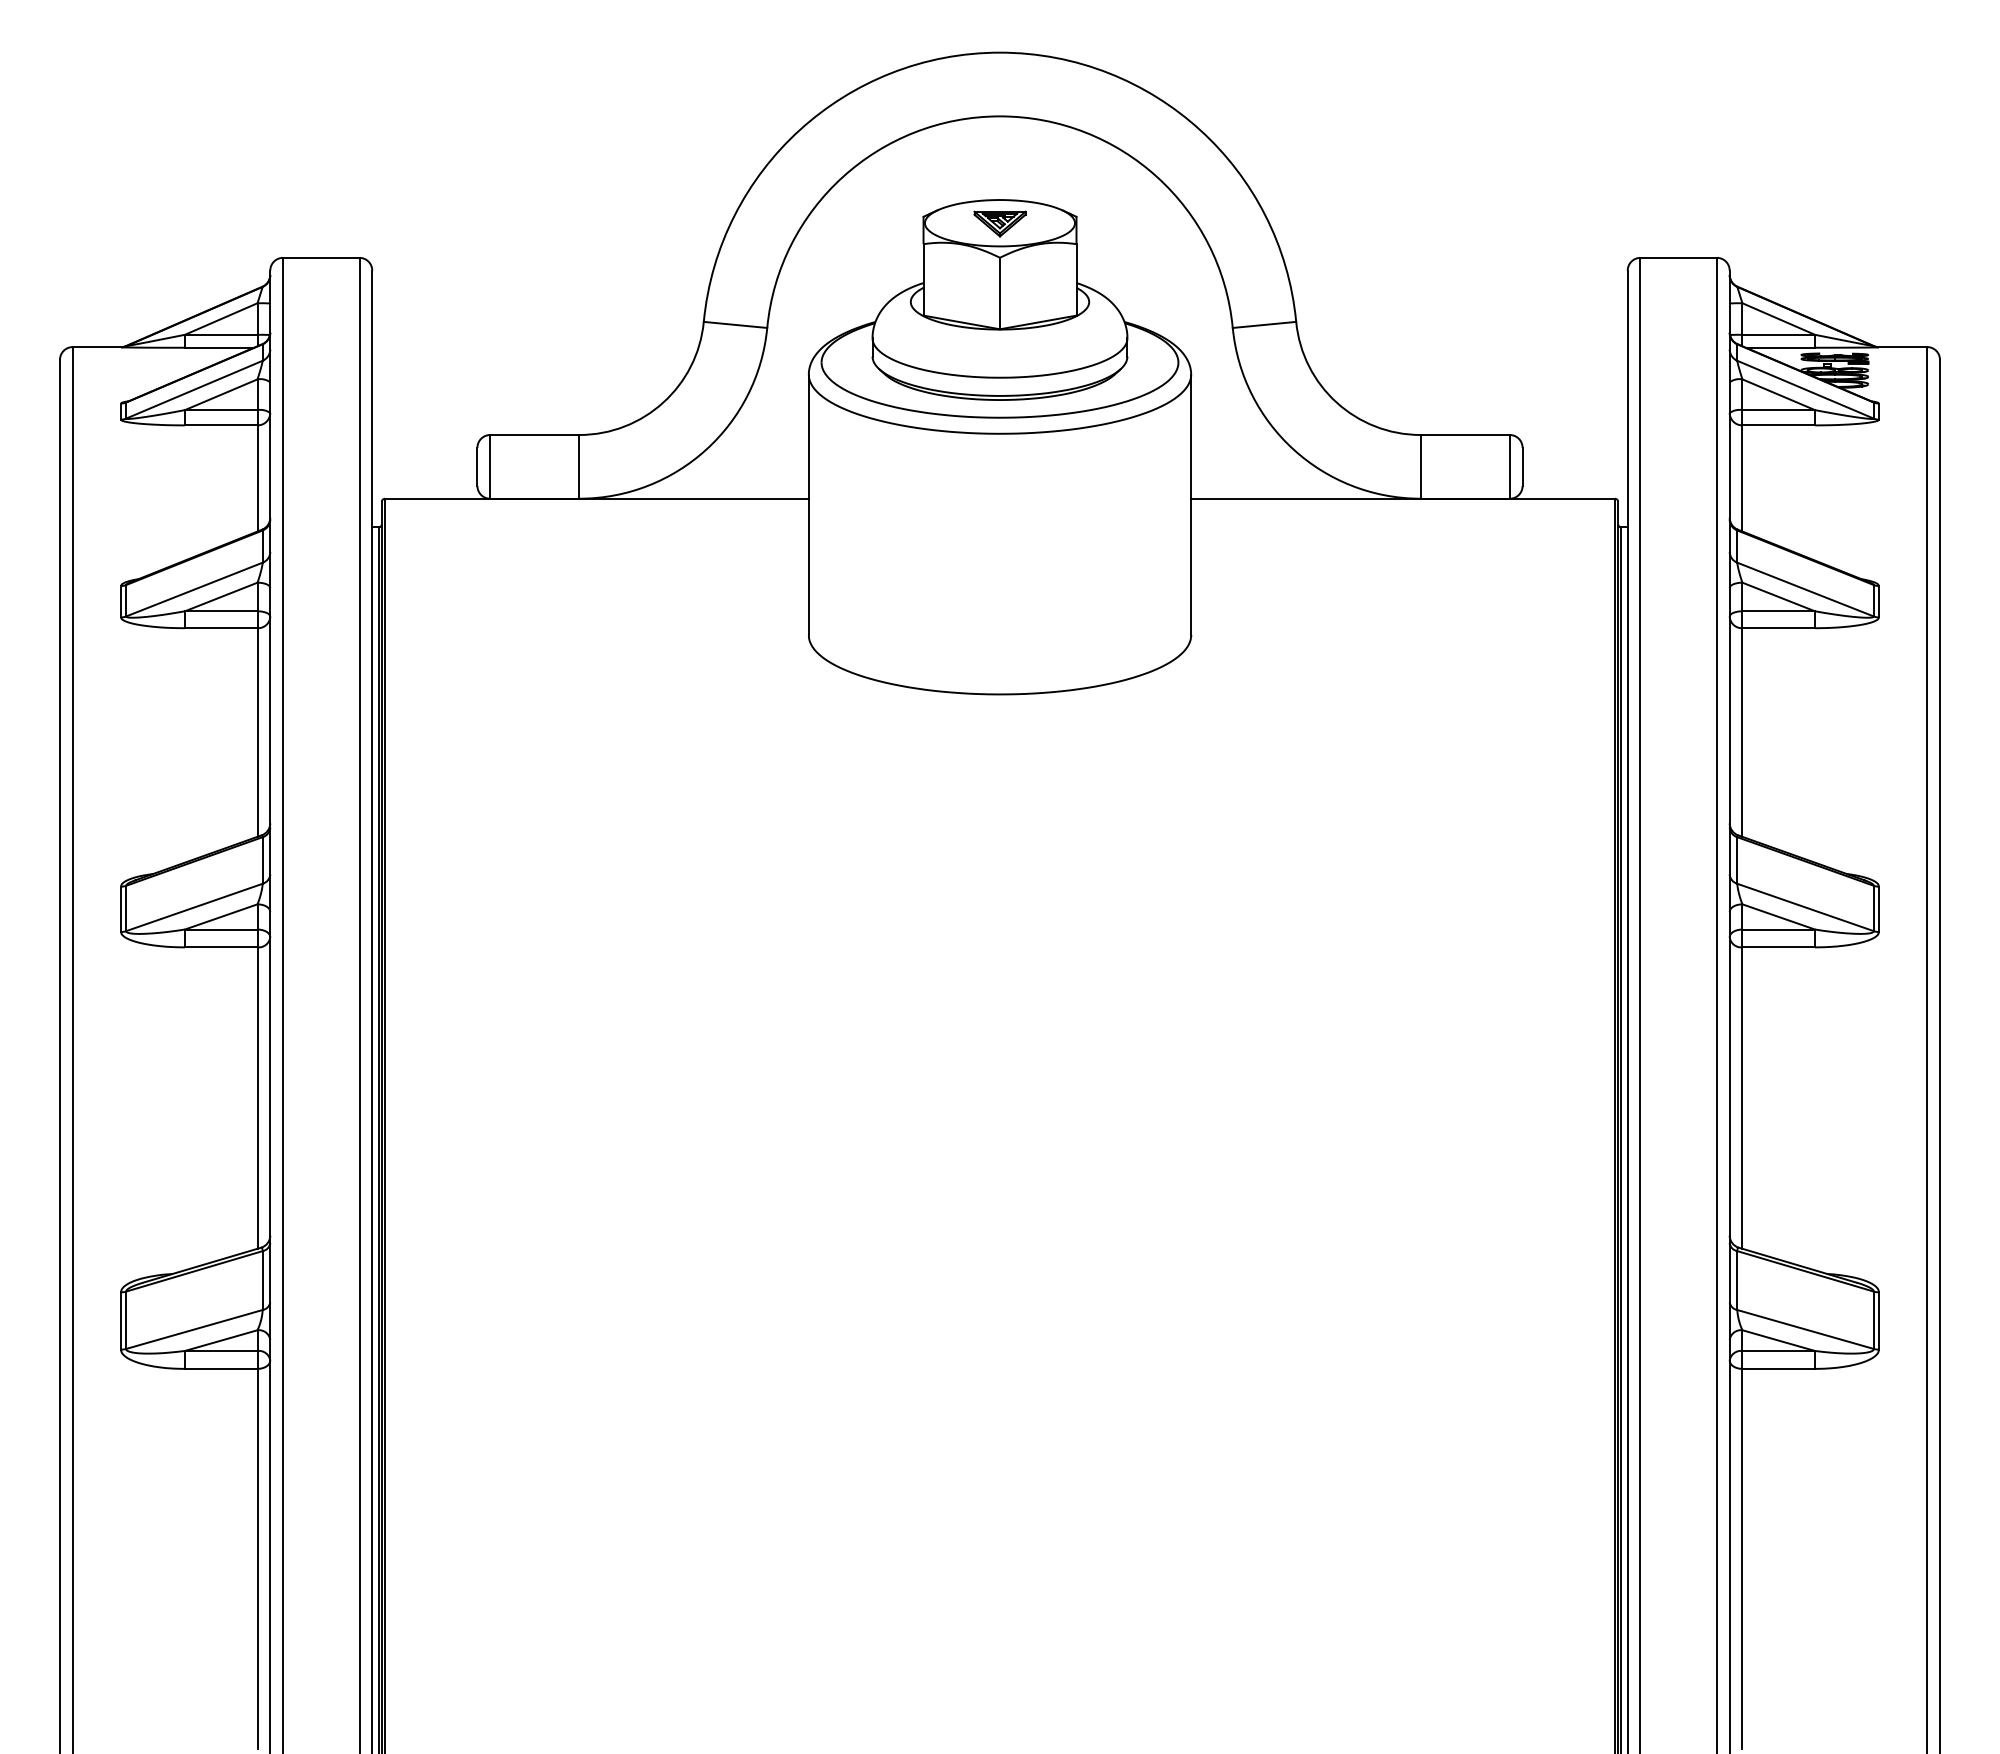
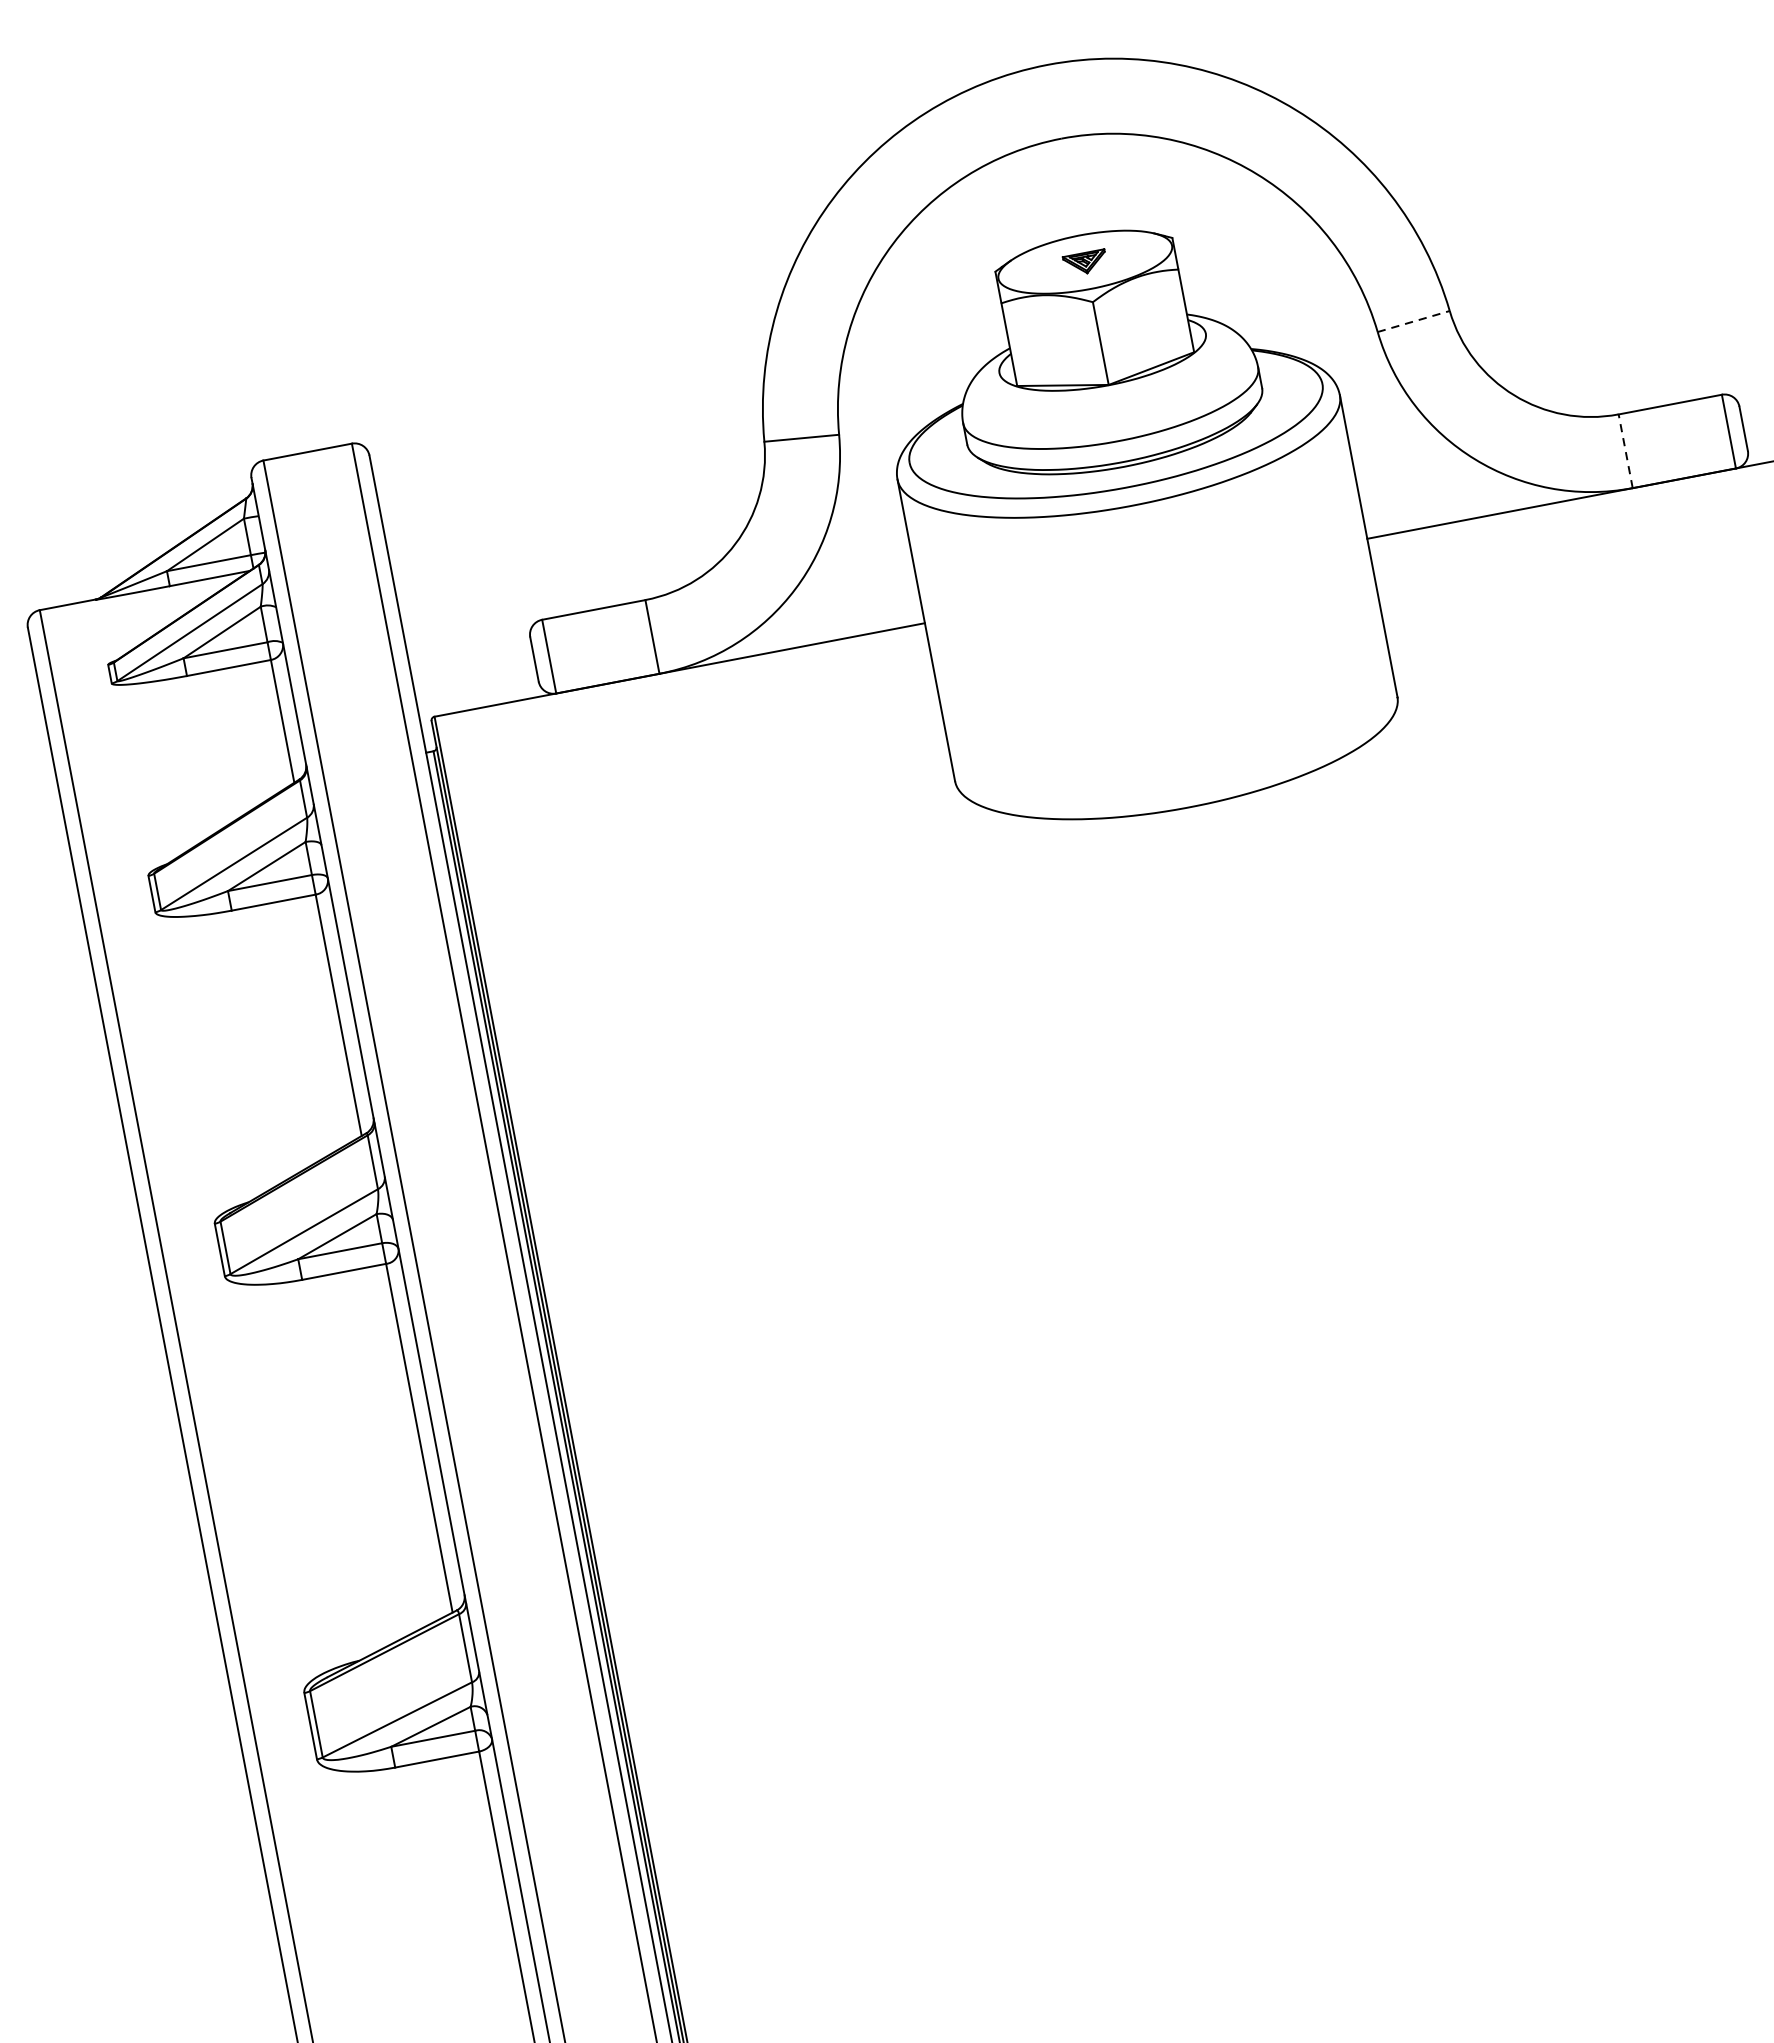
part: (999, 223) -> (1084, 262), size x0.7
line: (1264, 324) -> (1413, 321), solid -> dashed
line: (1420, 466) -> (1625, 450), solid -> dashed

